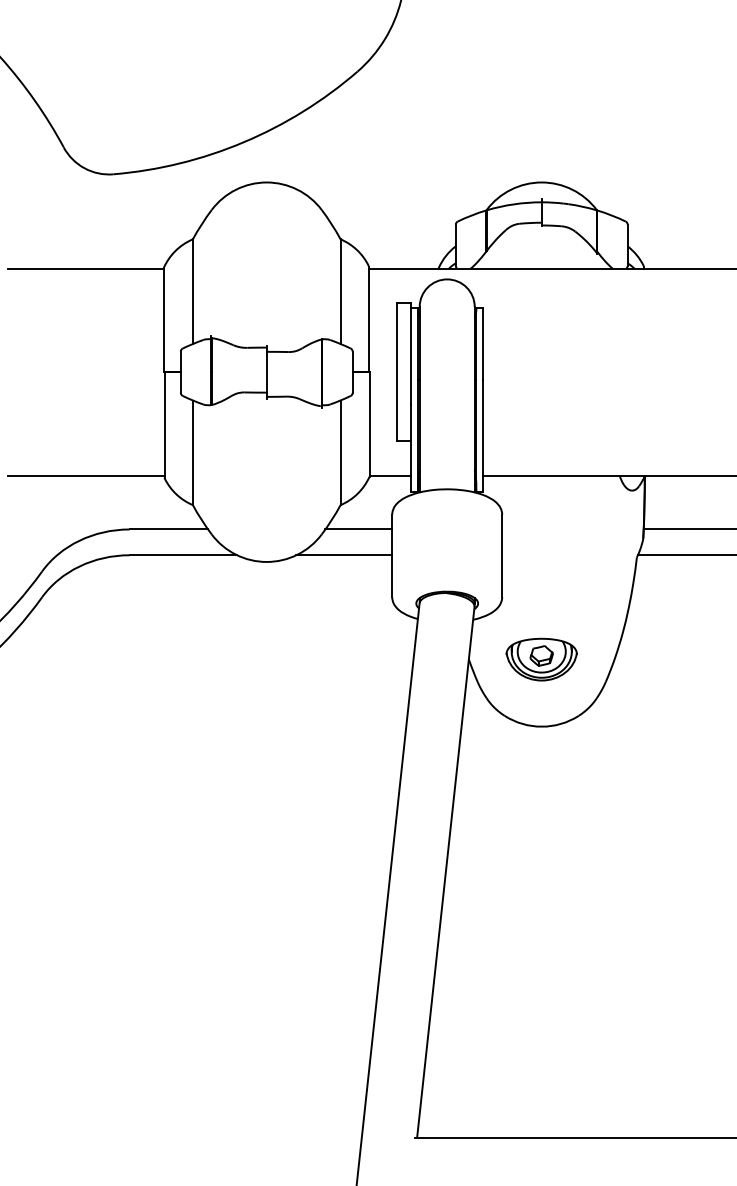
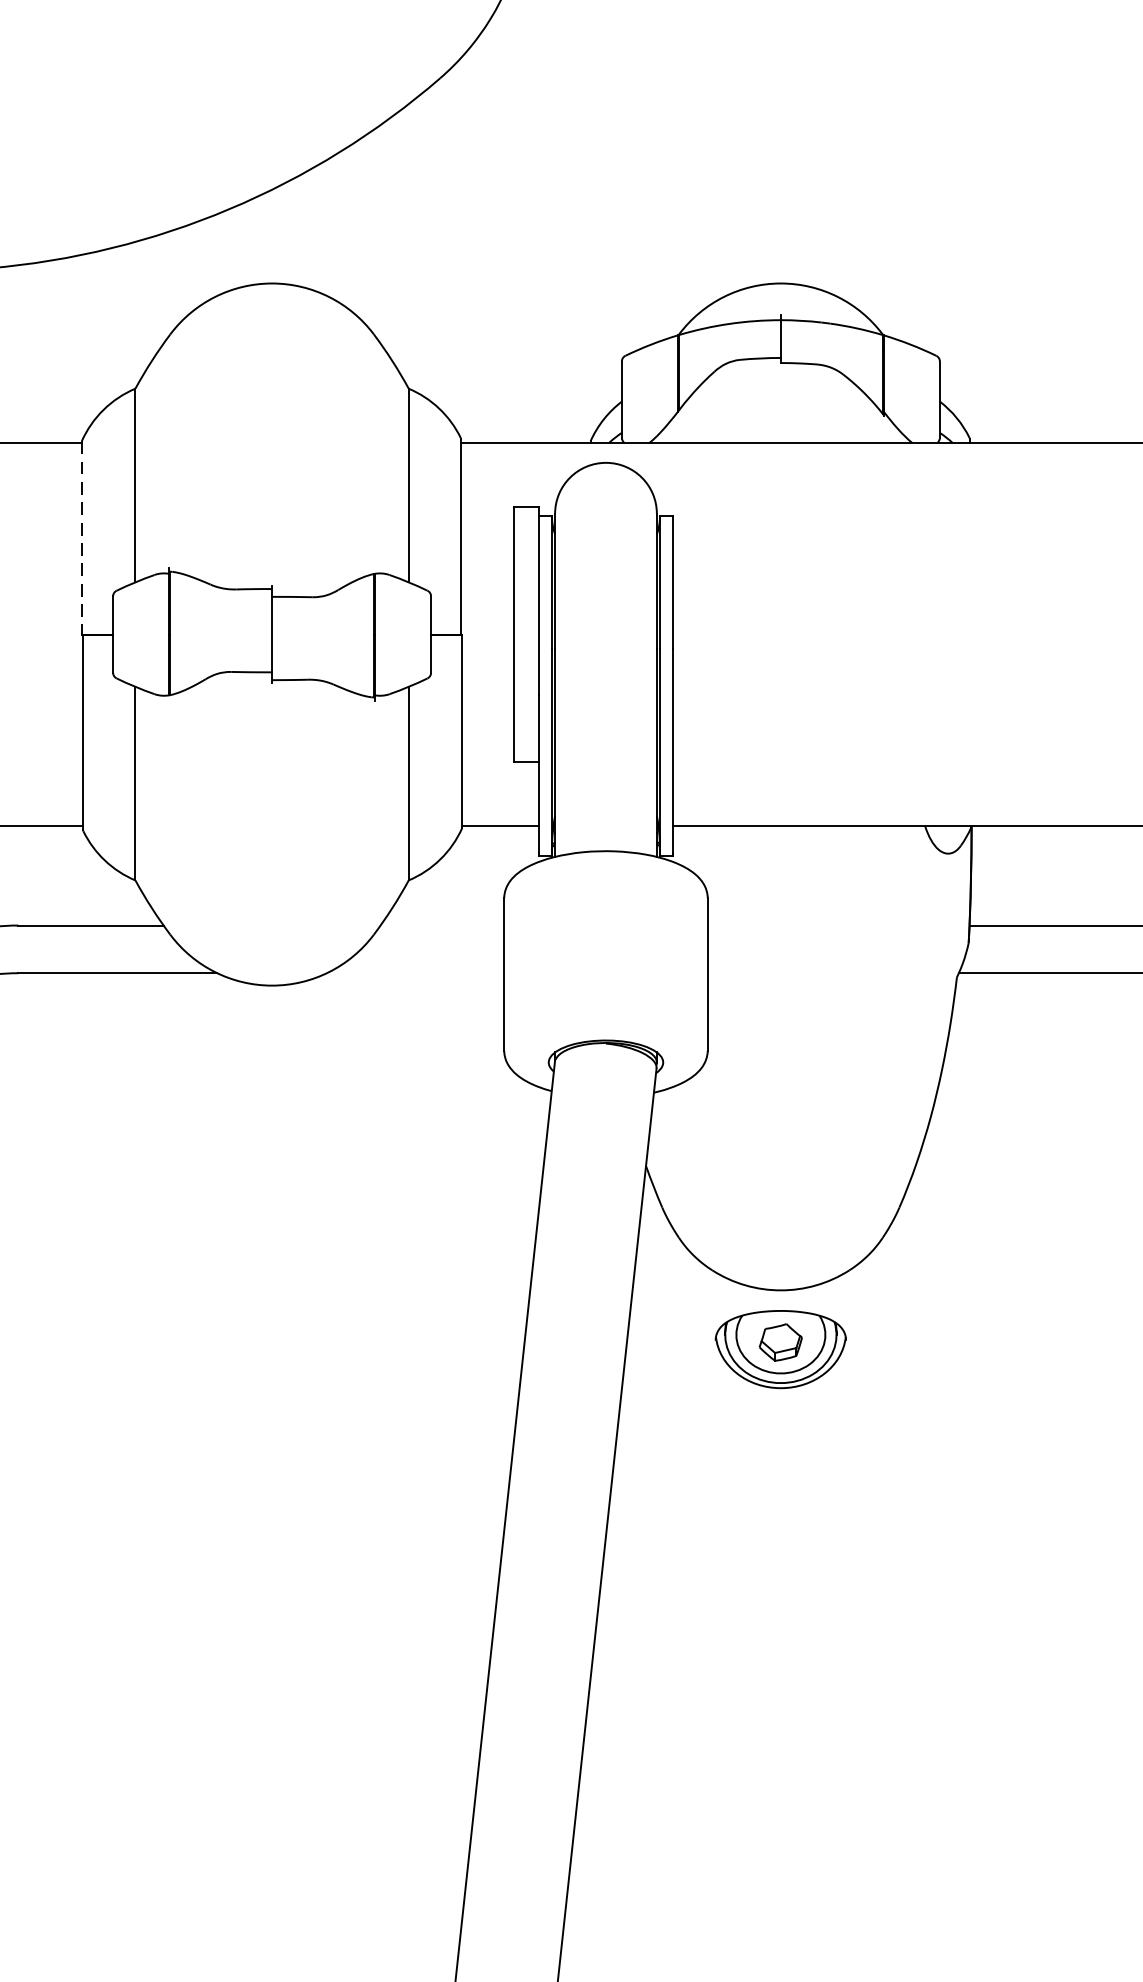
line: (163, 320) -> (81, 538), solid -> dashed
line: (358, 529) -> (441, 925), removed
line: (344, 555) -> (415, 973), removed
part: (541, 659) -> (780, 1349), moved

